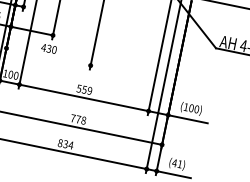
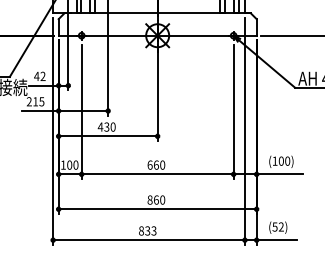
line: (48, 56) -> (107, 136), added
text: (84, 89) -> (156, 164), 559 -> 660
text: (78, 119) -> (156, 199), 778 -> 860
text: (70, 144) -> (153, 230), 834 -> 833
text: (176, 163) -> (277, 226), (41) -> (52)

